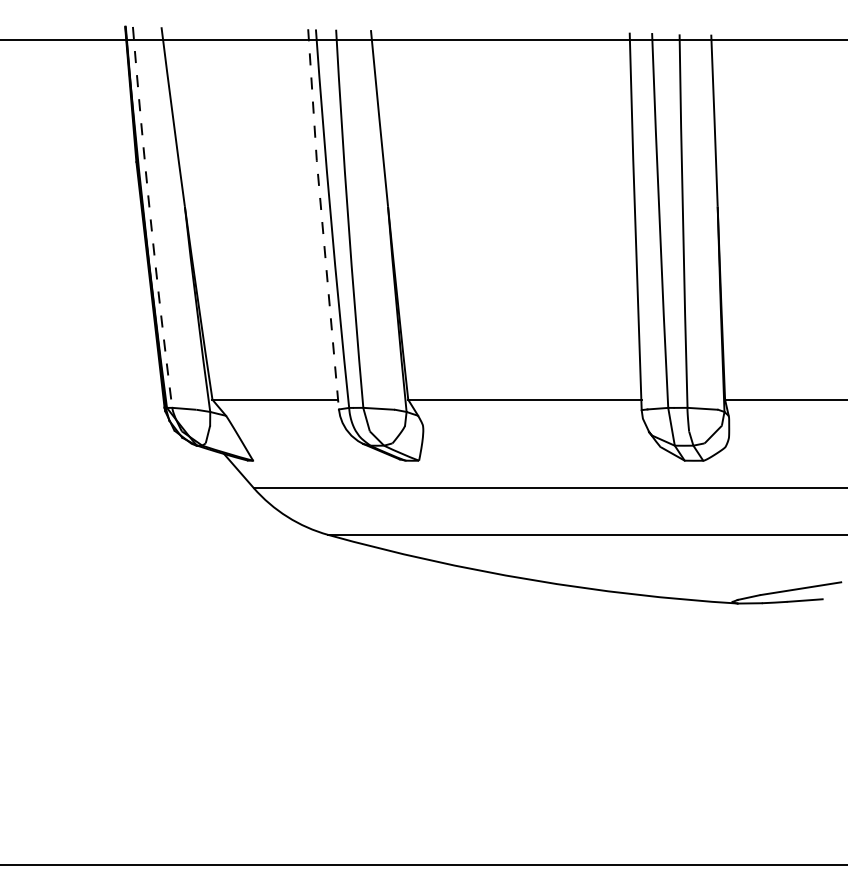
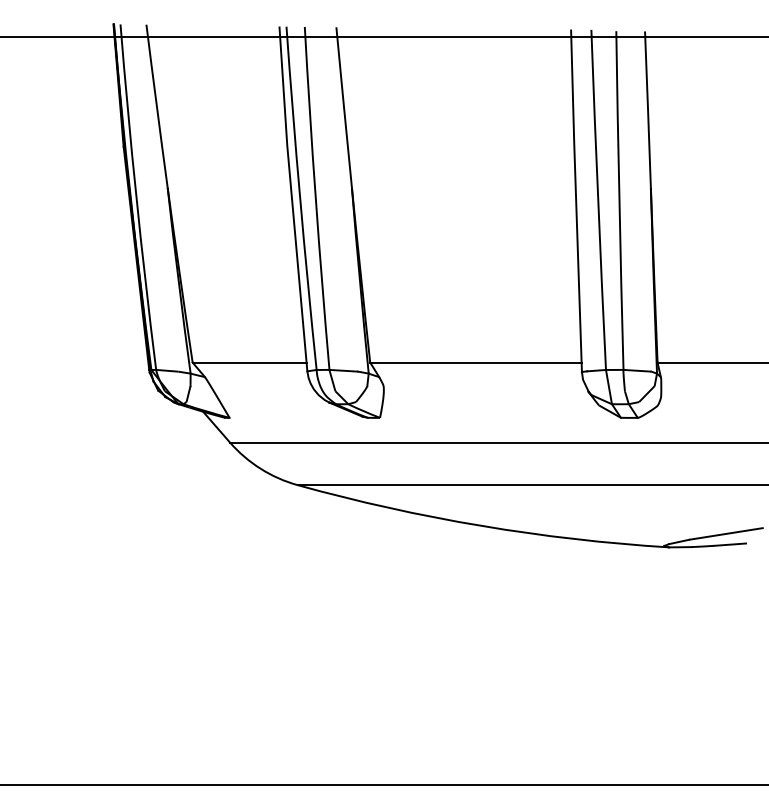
arc: (150, 217) -> (136, 197), dashed -> solid
line: (321, 218) -> (291, 198), dashed -> solid

